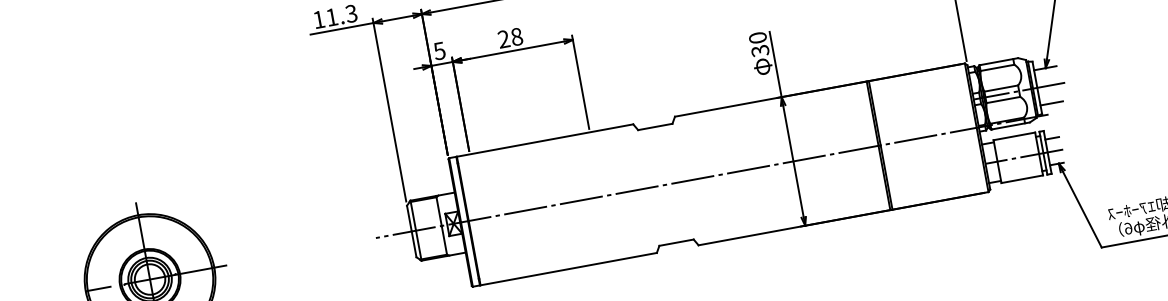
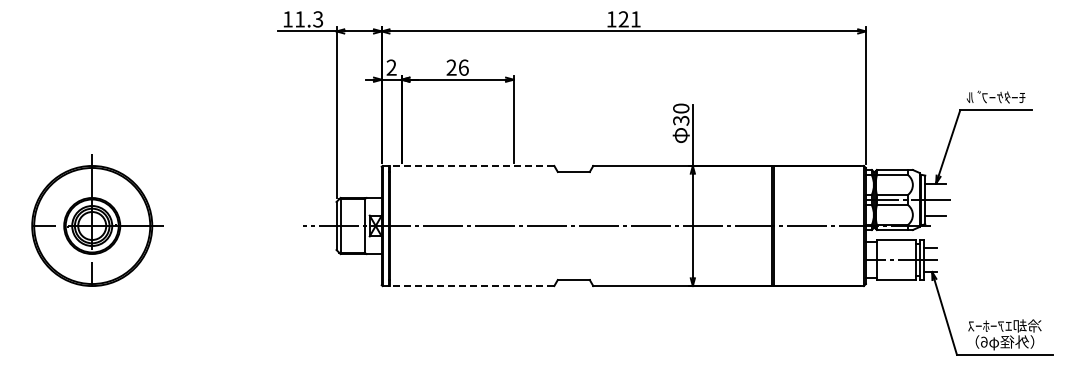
text: (516, 36) -> (463, 67), 28 -> 26
text: (439, 50) -> (391, 67), 5 -> 2
line: (544, 140) -> (471, 165), solid -> dashed
line: (568, 269) -> (471, 286), solid -> dashed

